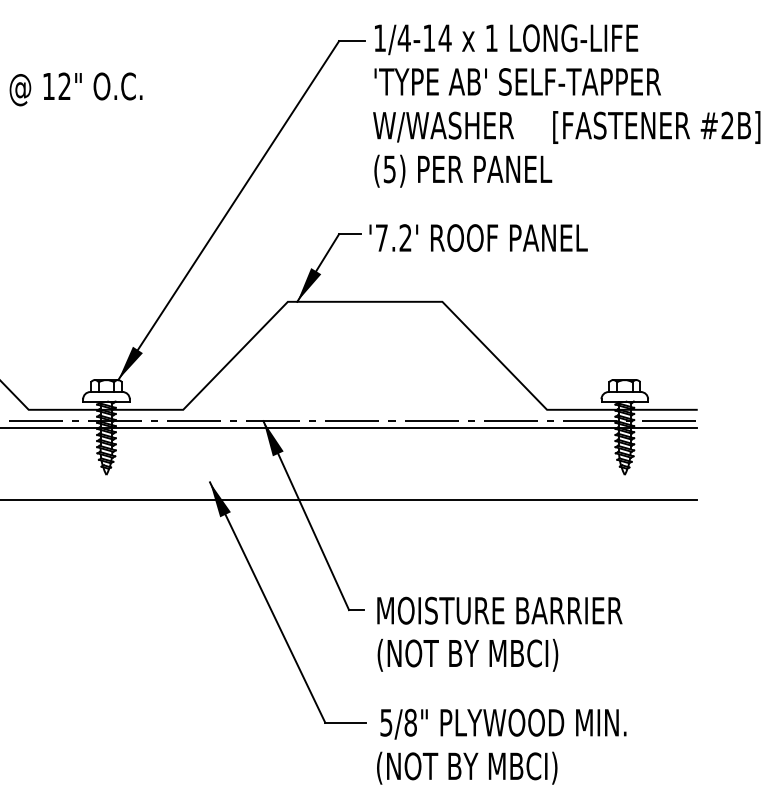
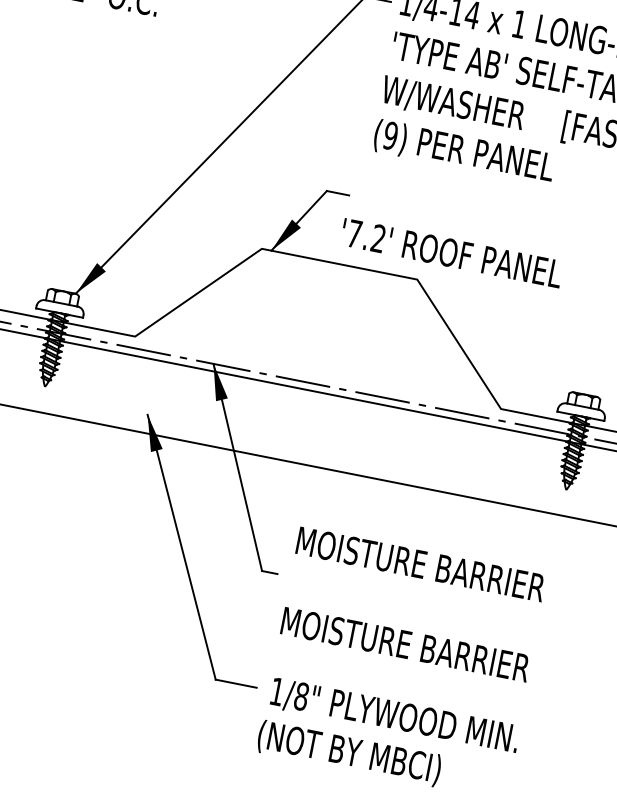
text: (389, 169) -> (390, 135), (5) -> (9)
text: (478, 237) -> (451, 252), moved
text: (499, 610) -> (420, 564), moved
text: (500, 654) -> (405, 645), (NOT BY MBCI) -> MOISTURE BARRIER
text: (386, 722) -> (277, 691), 5/8" -> 1/8"

